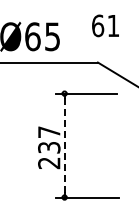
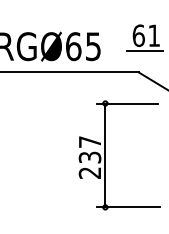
line: (103, 41) -> (144, 51), added
line: (64, 145) -> (105, 155), dashed -> solid

